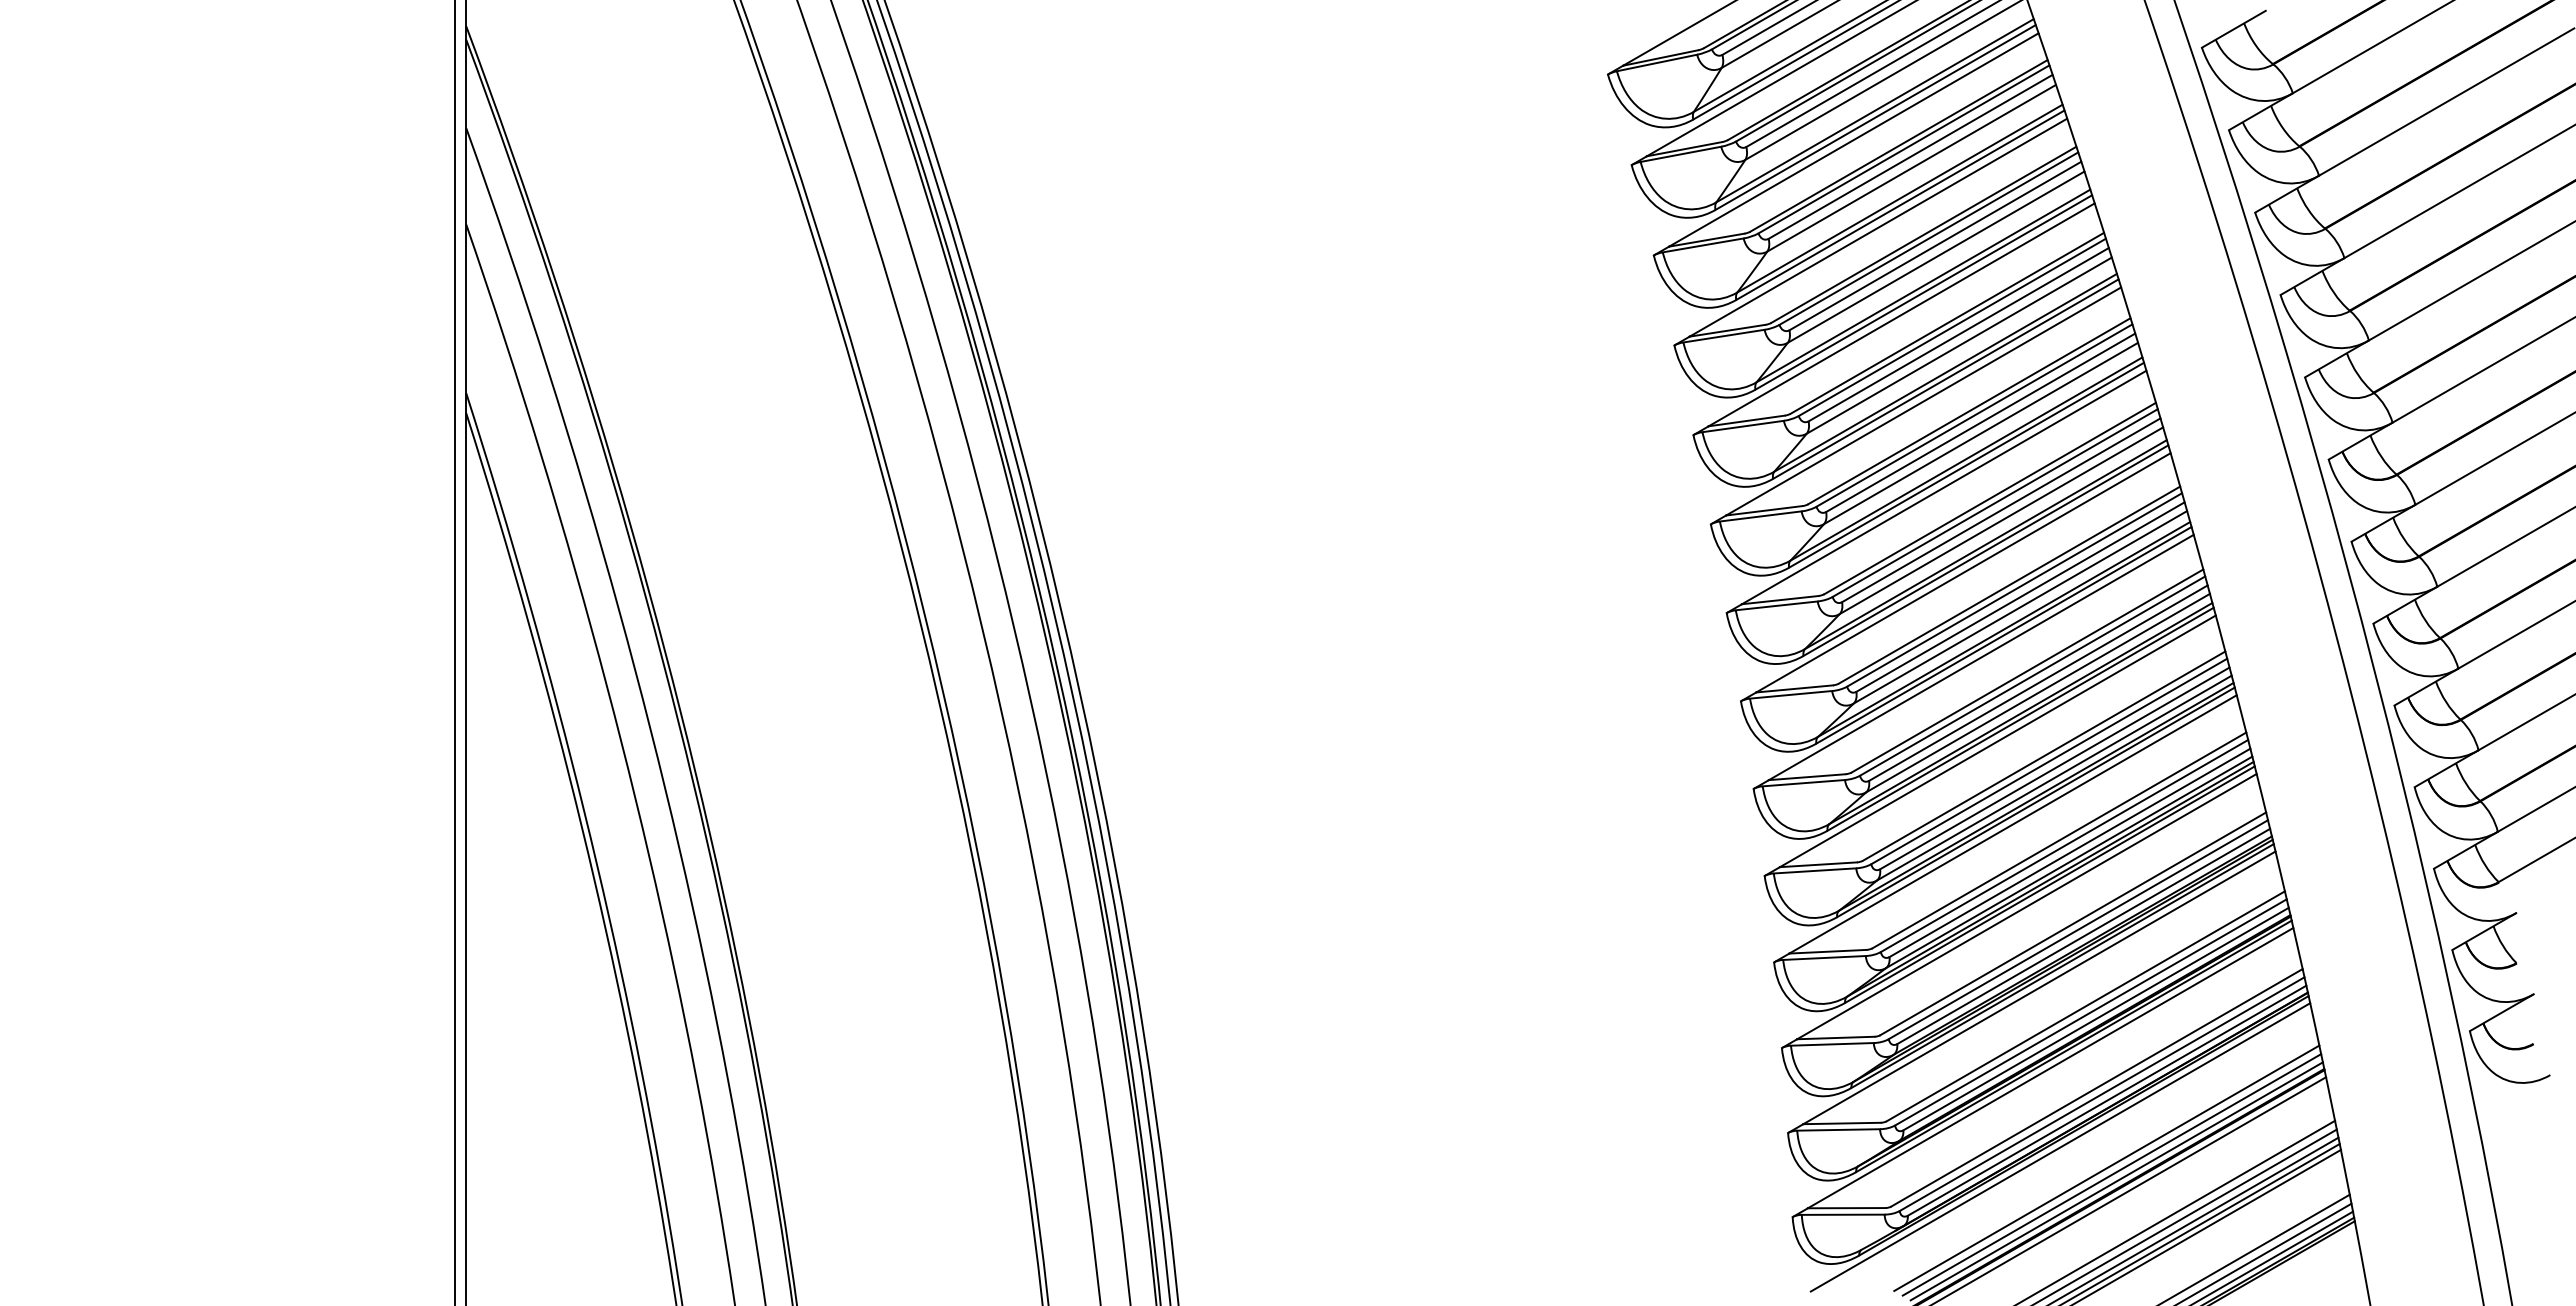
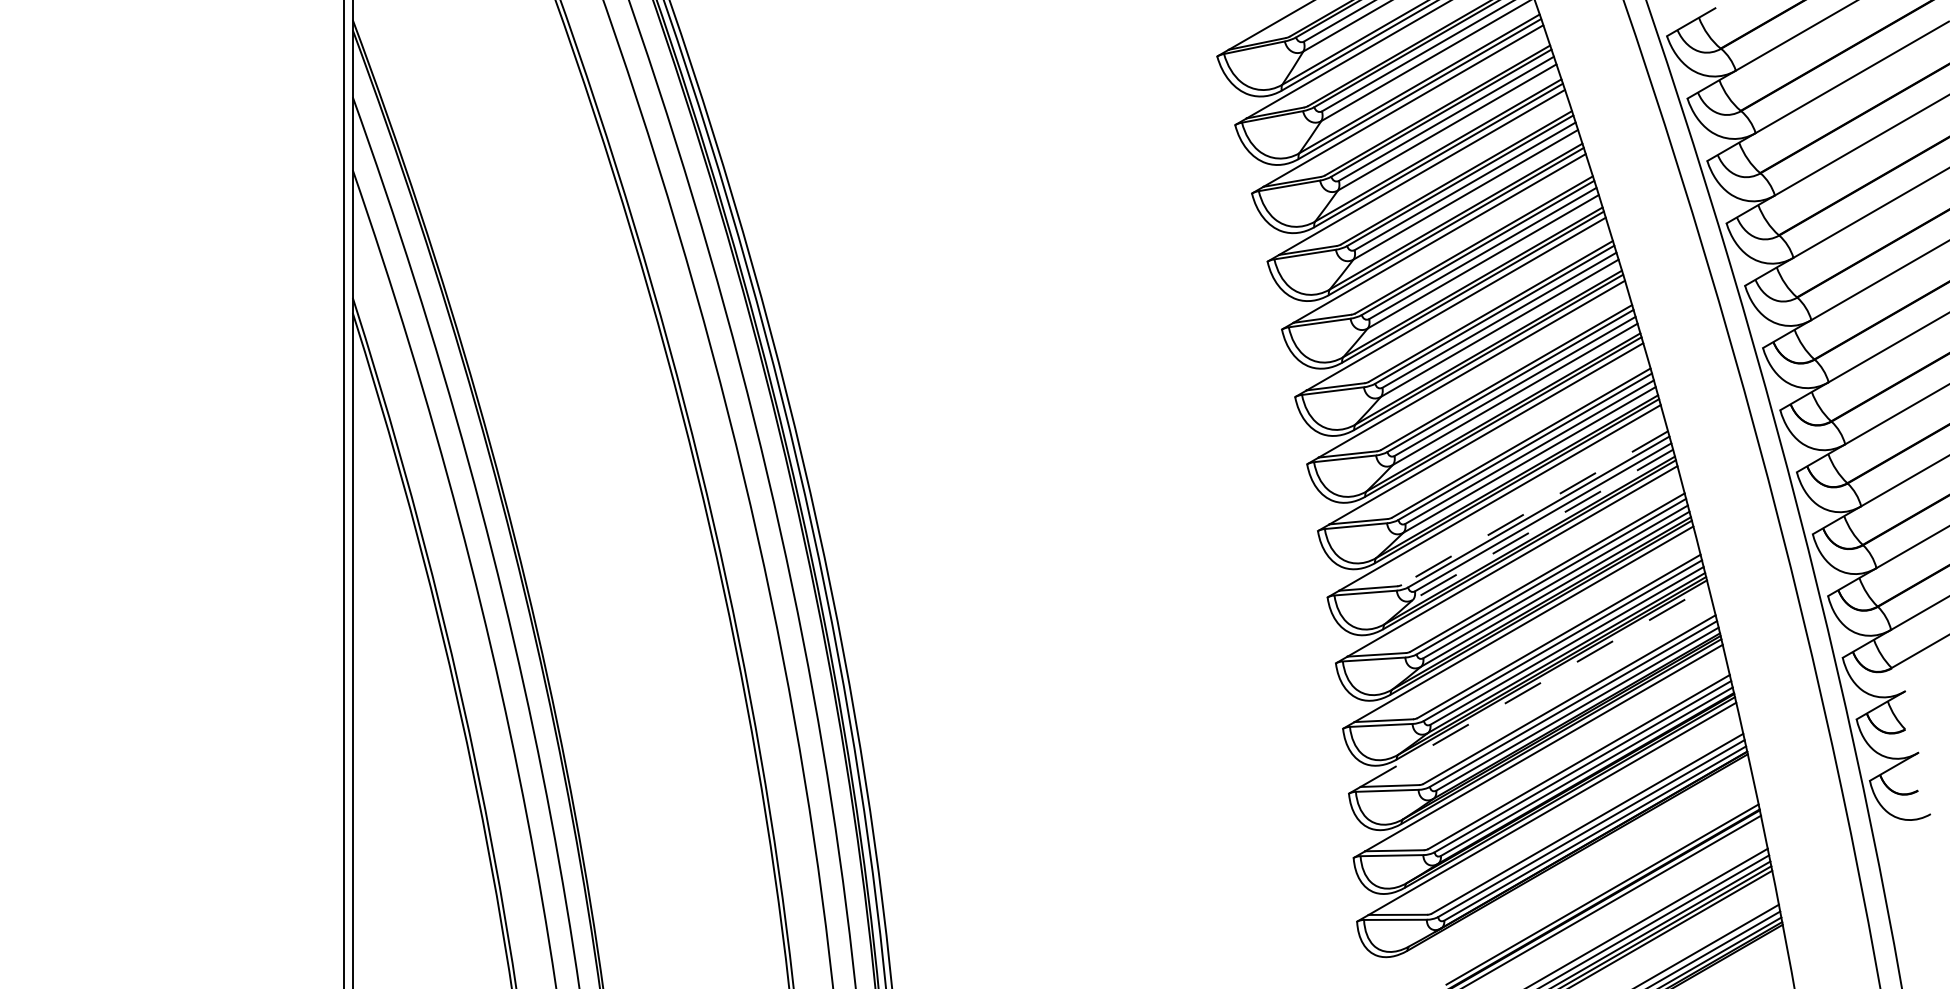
line: (2027, 671) -> (1534, 508), solid -> dashed
line: (2037, 693) -> (1542, 525), solid -> dashed
line: (2027, 906) -> (1534, 686), solid -> dashed
line: (2060, 1147) -> (1559, 868), removed
line: (2106, 1168) -> (1594, 884), removed
line: (2111, 1174) -> (1598, 889), removed

